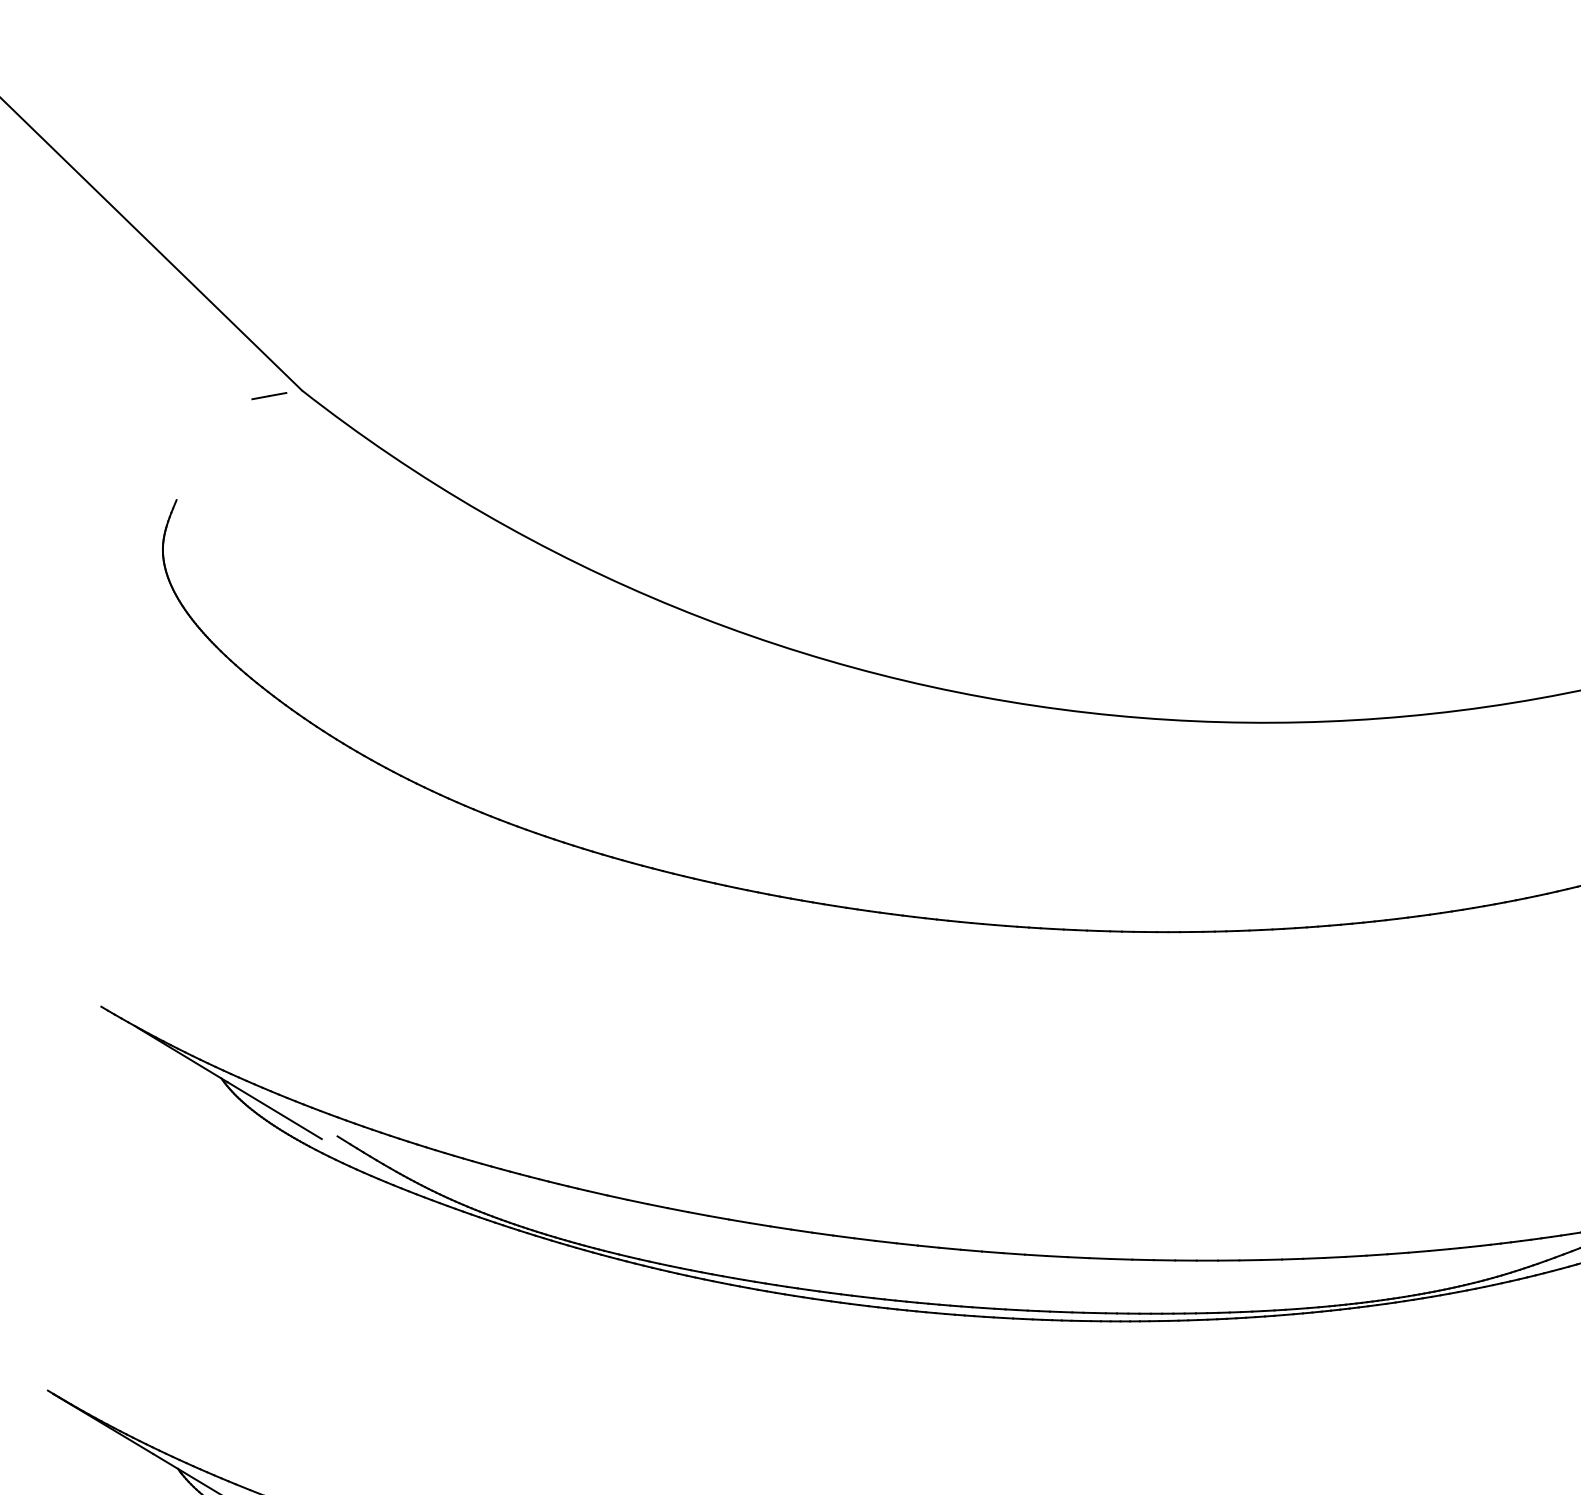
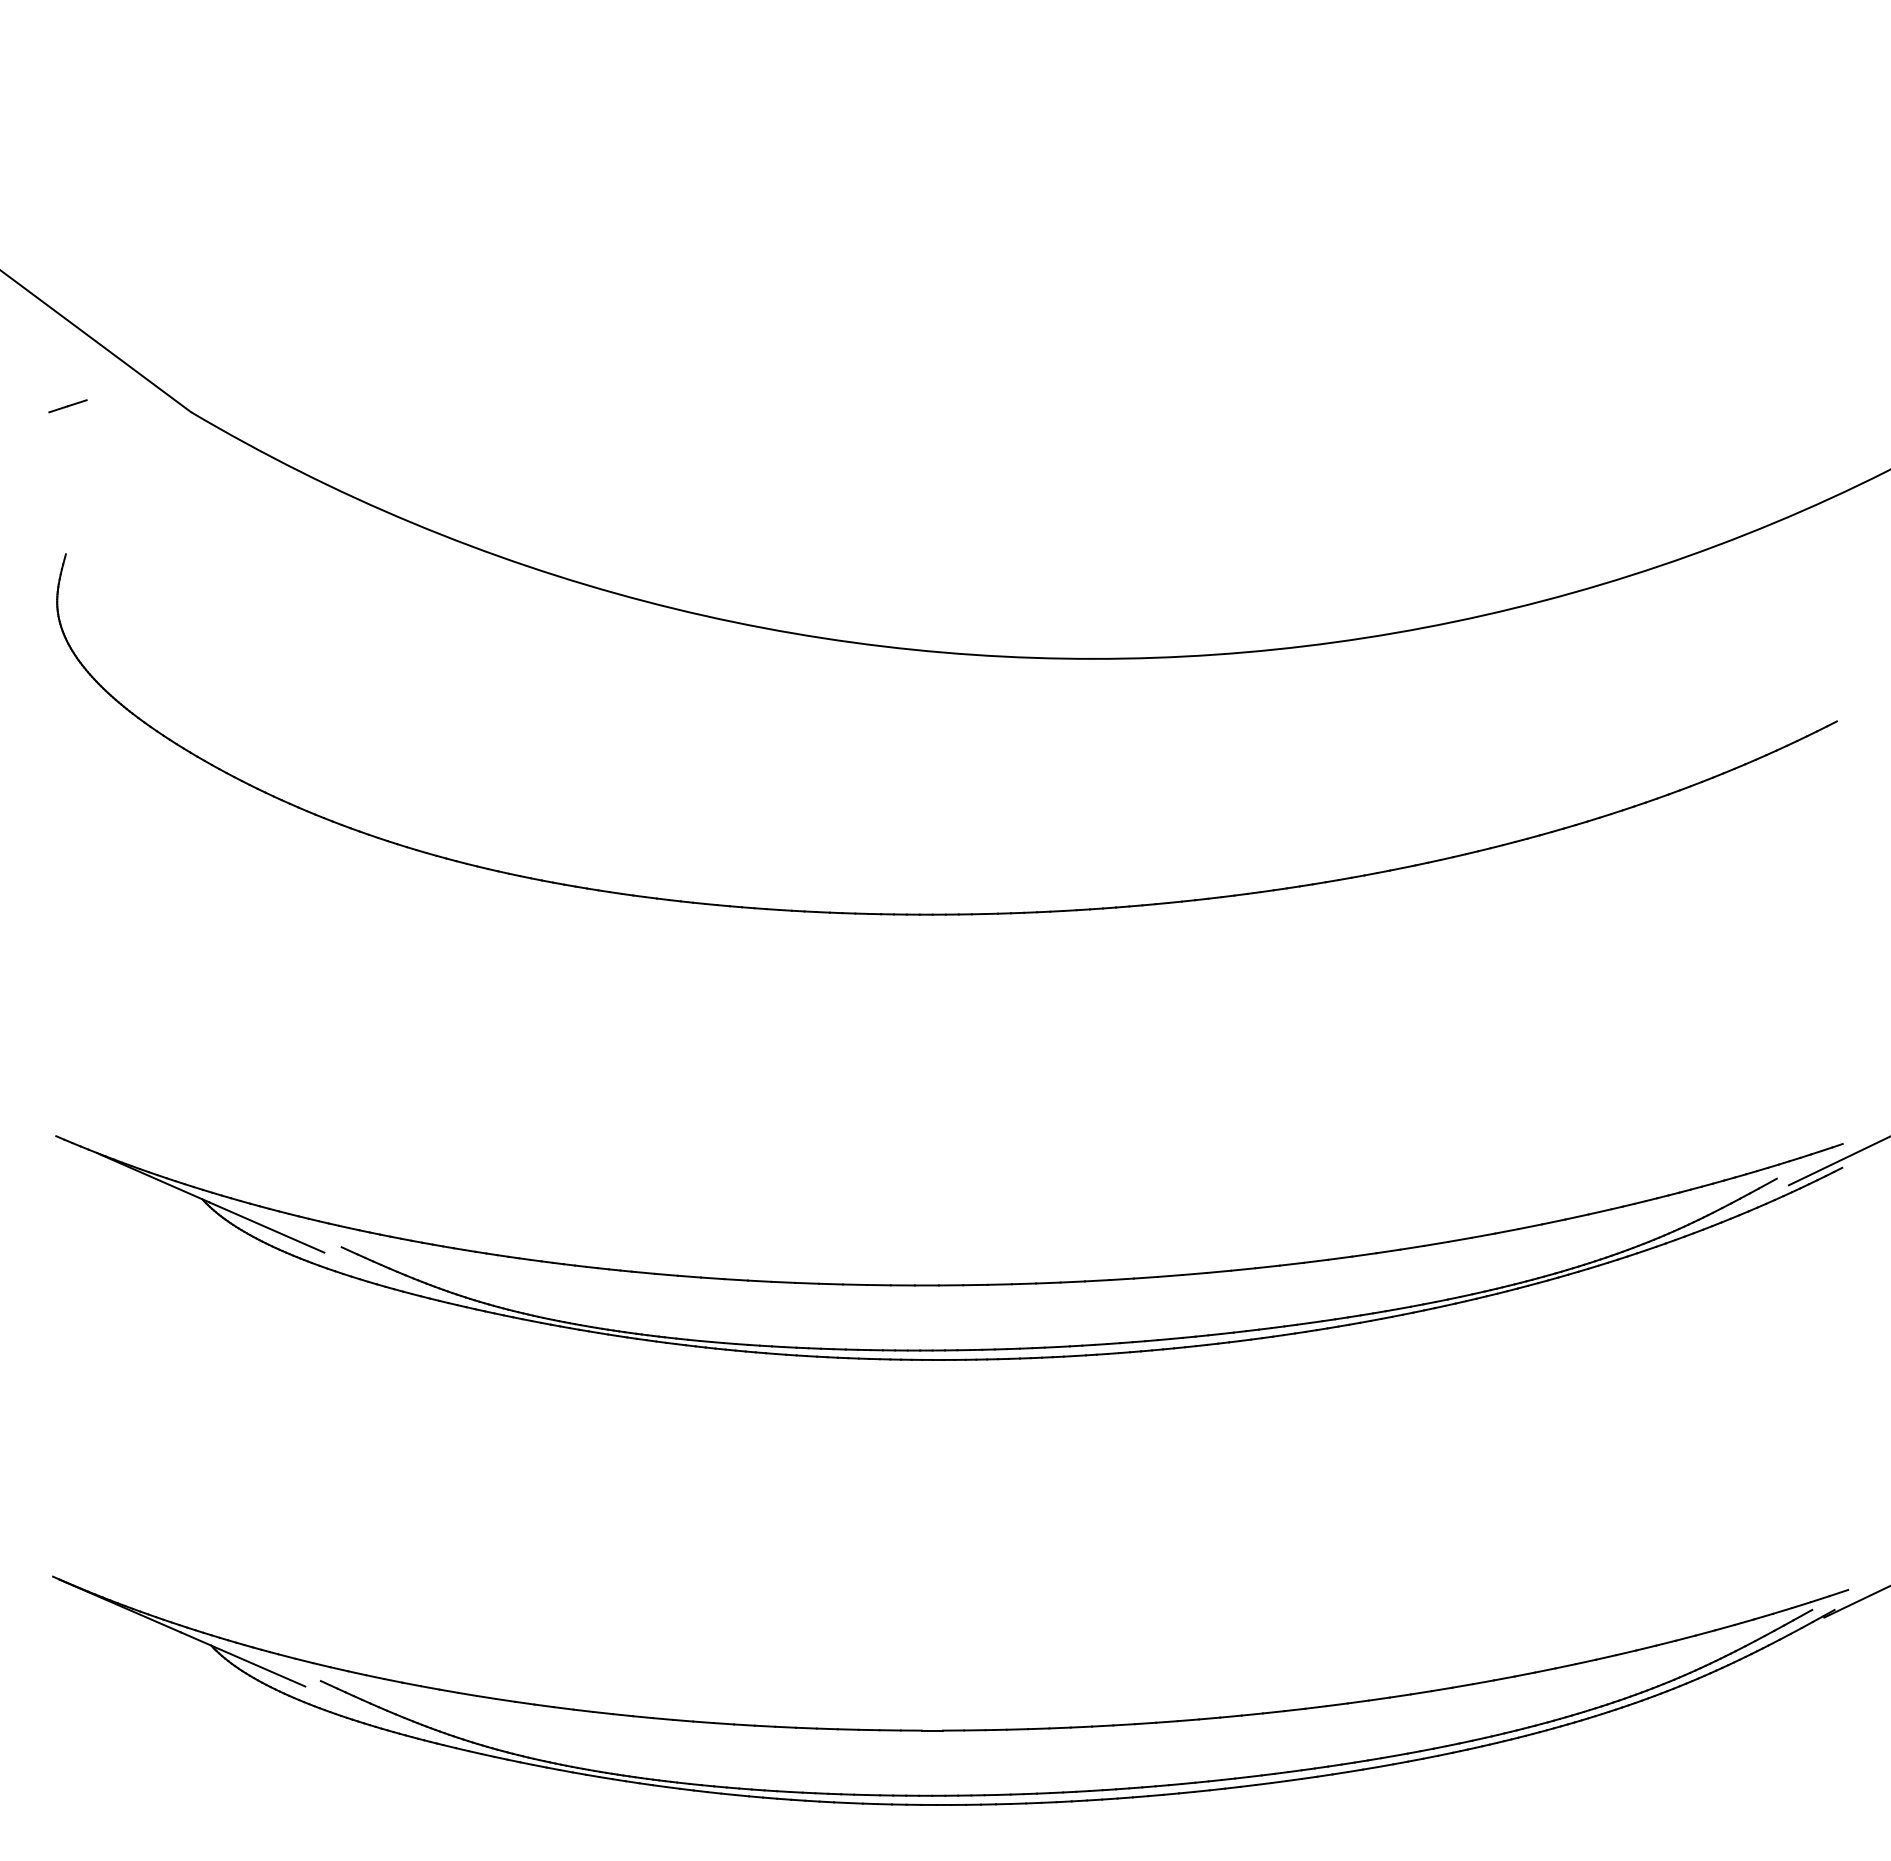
line: (268, 396) -> (67, 406), moved

